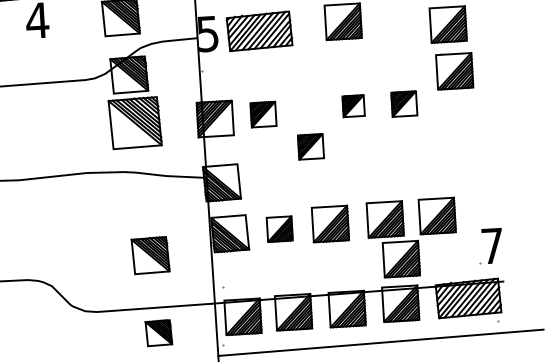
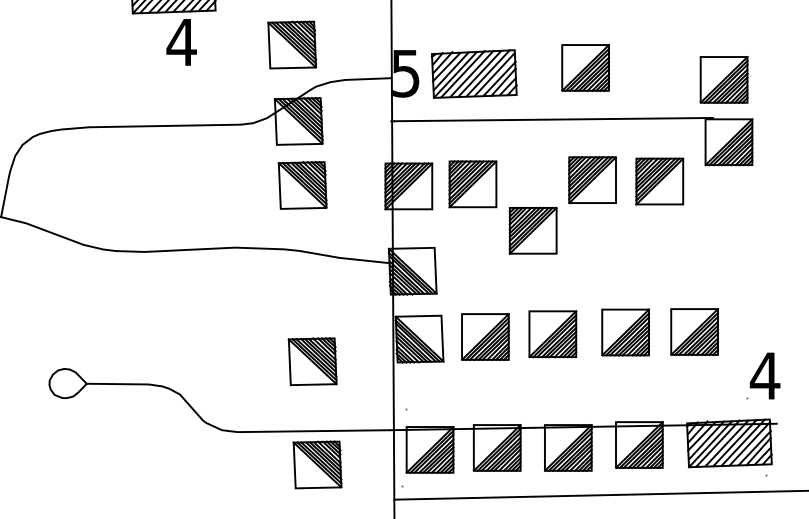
line: (319, 62) -> (551, 119), added
part: (404, 104) -> (659, 181), size x1.43
part: (353, 106) -> (592, 180), size x1.67
part: (263, 114) -> (472, 184), size x1.43
part: (135, 123) -> (302, 185), size x0.71
part: (310, 146) -> (532, 230), size x1.43
part: (279, 228) -> (485, 336), size x1.43
text: (491, 245) -> (764, 375), 7 -> 4
part: (401, 259) -> (643, 386), removed
part: (158, 332) -> (317, 464), size x1.43

